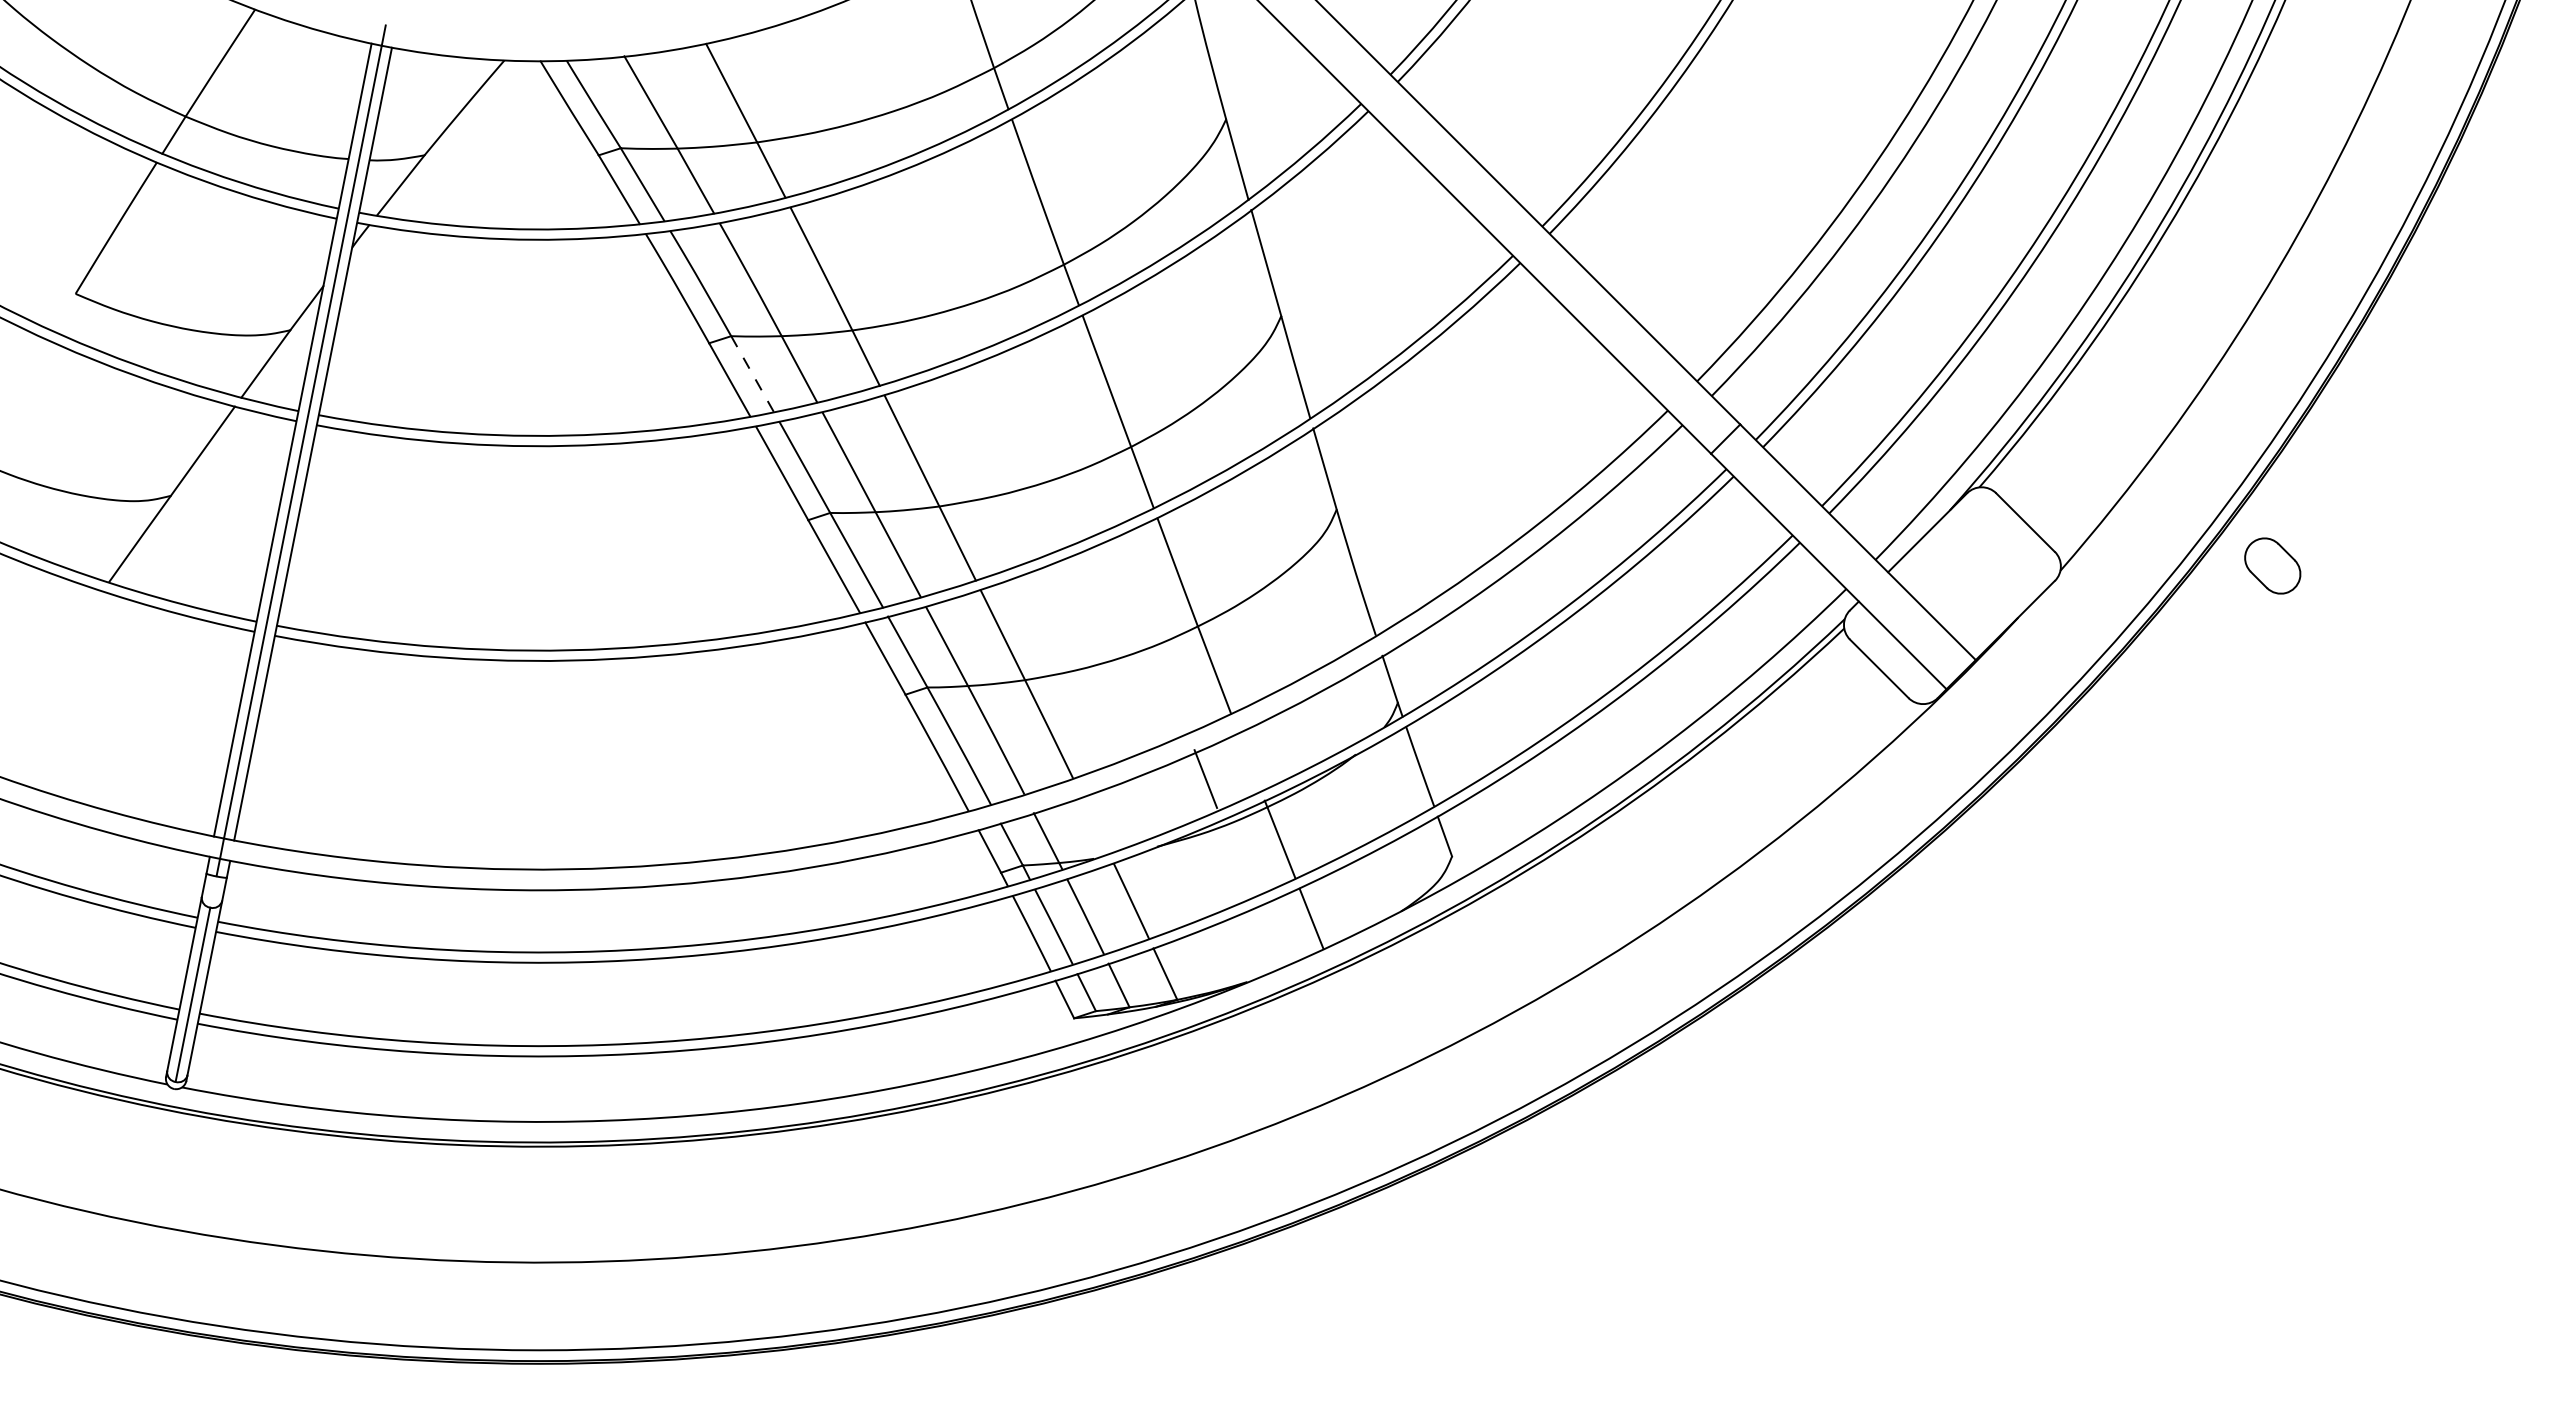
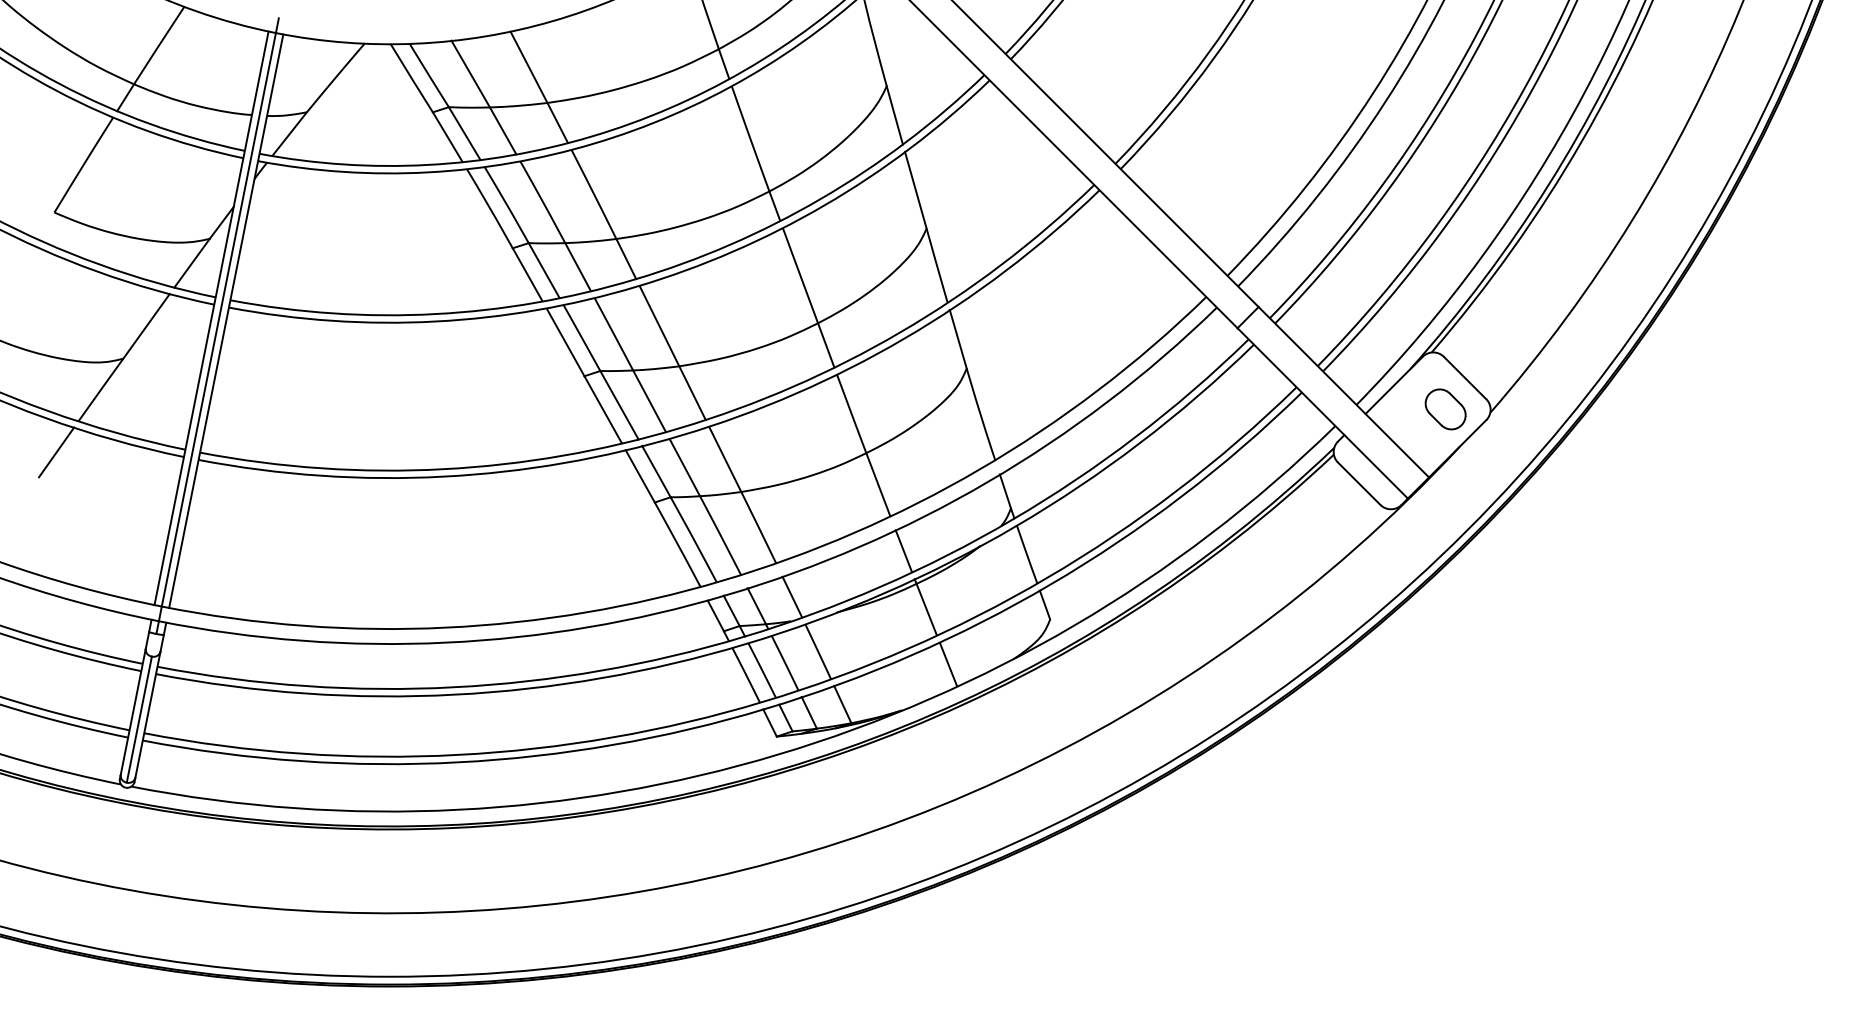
line: (752, 374) -> (544, 270), dashed -> solid
part: (2272, 565) -> (1445, 409), moved
line: (78, 624) -> (56, 451), added
line: (1205, 778) -> (903, 550), moved
line: (1095, 825) -> (792, 597), added

